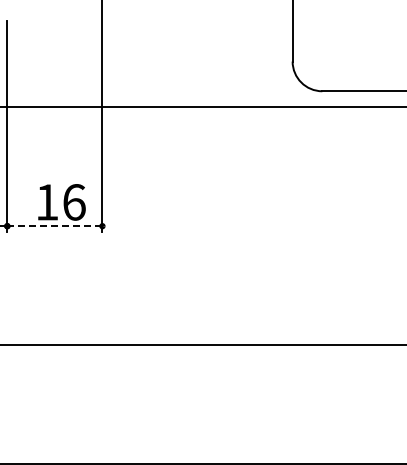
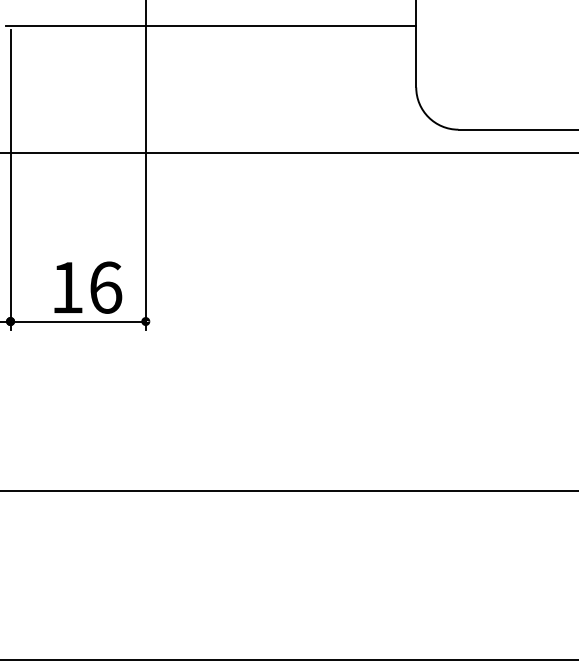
line: (148, 18) -> (211, 26), added
line: (54, 226) -> (77, 321), dashed -> solid

